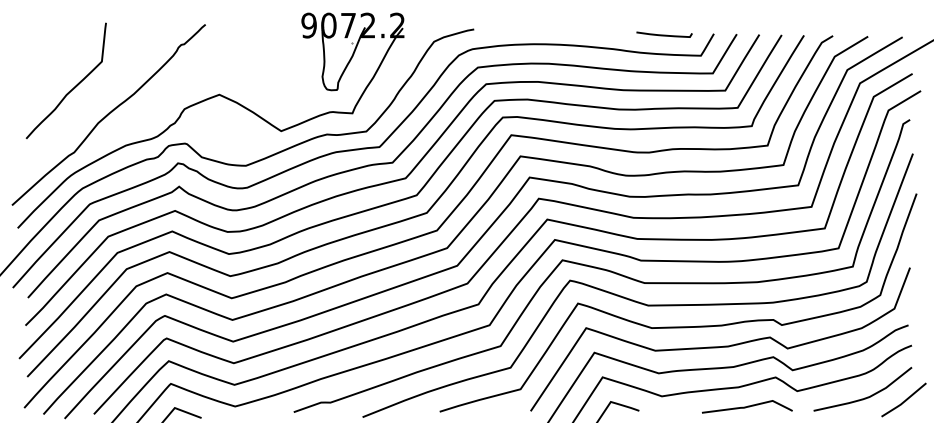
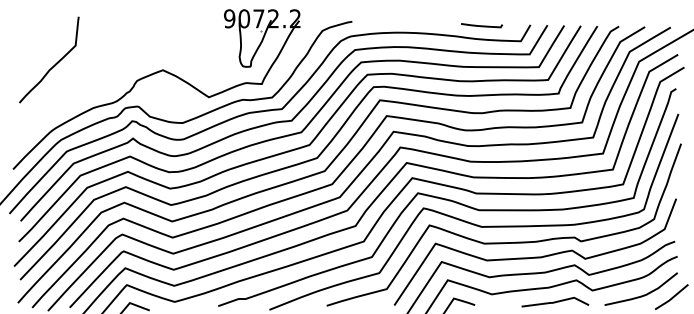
curve: (664, 34) -> (481, 25), moved
curve: (108, 114) -> (80, 84), removed

